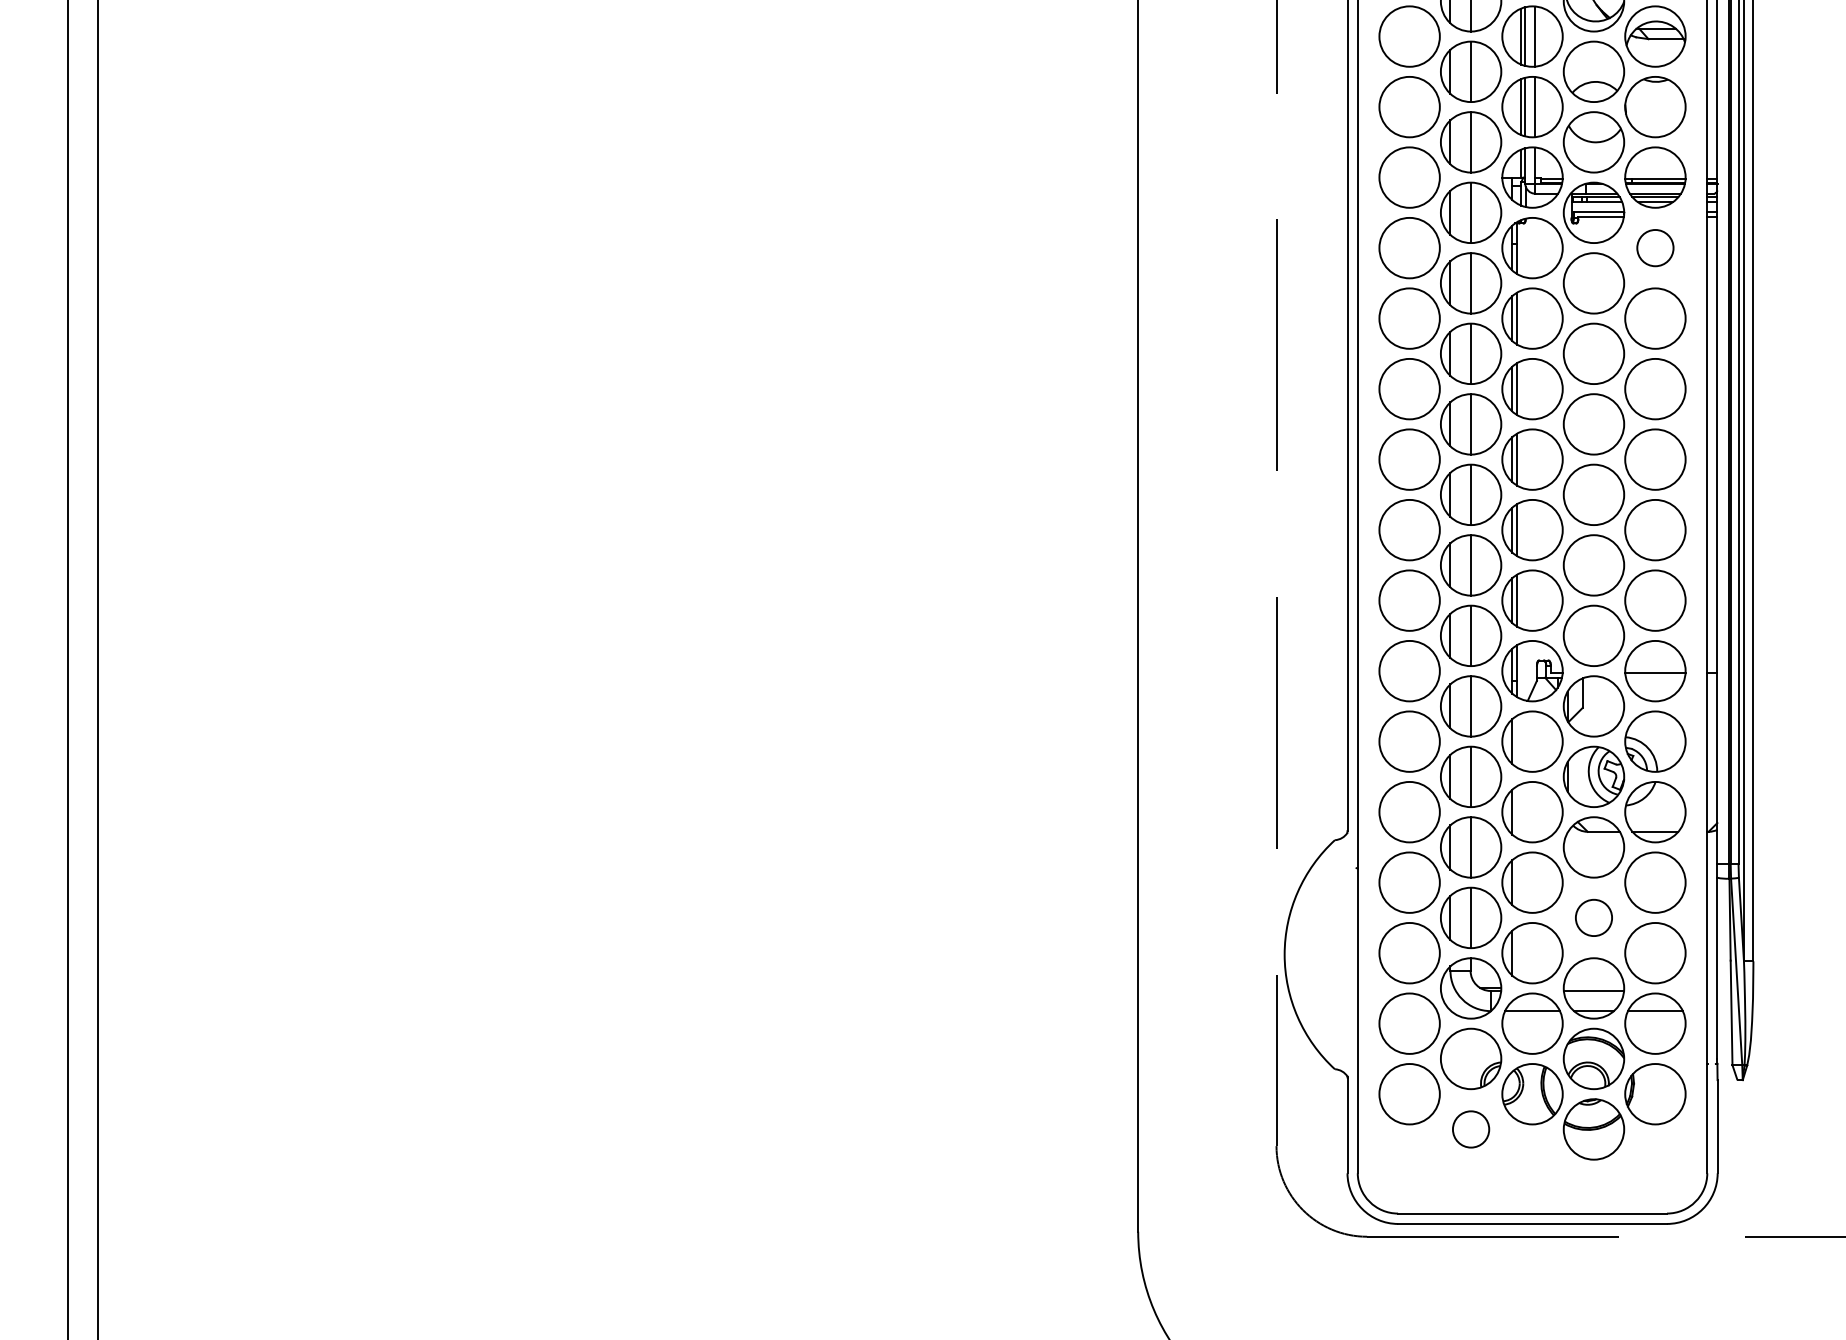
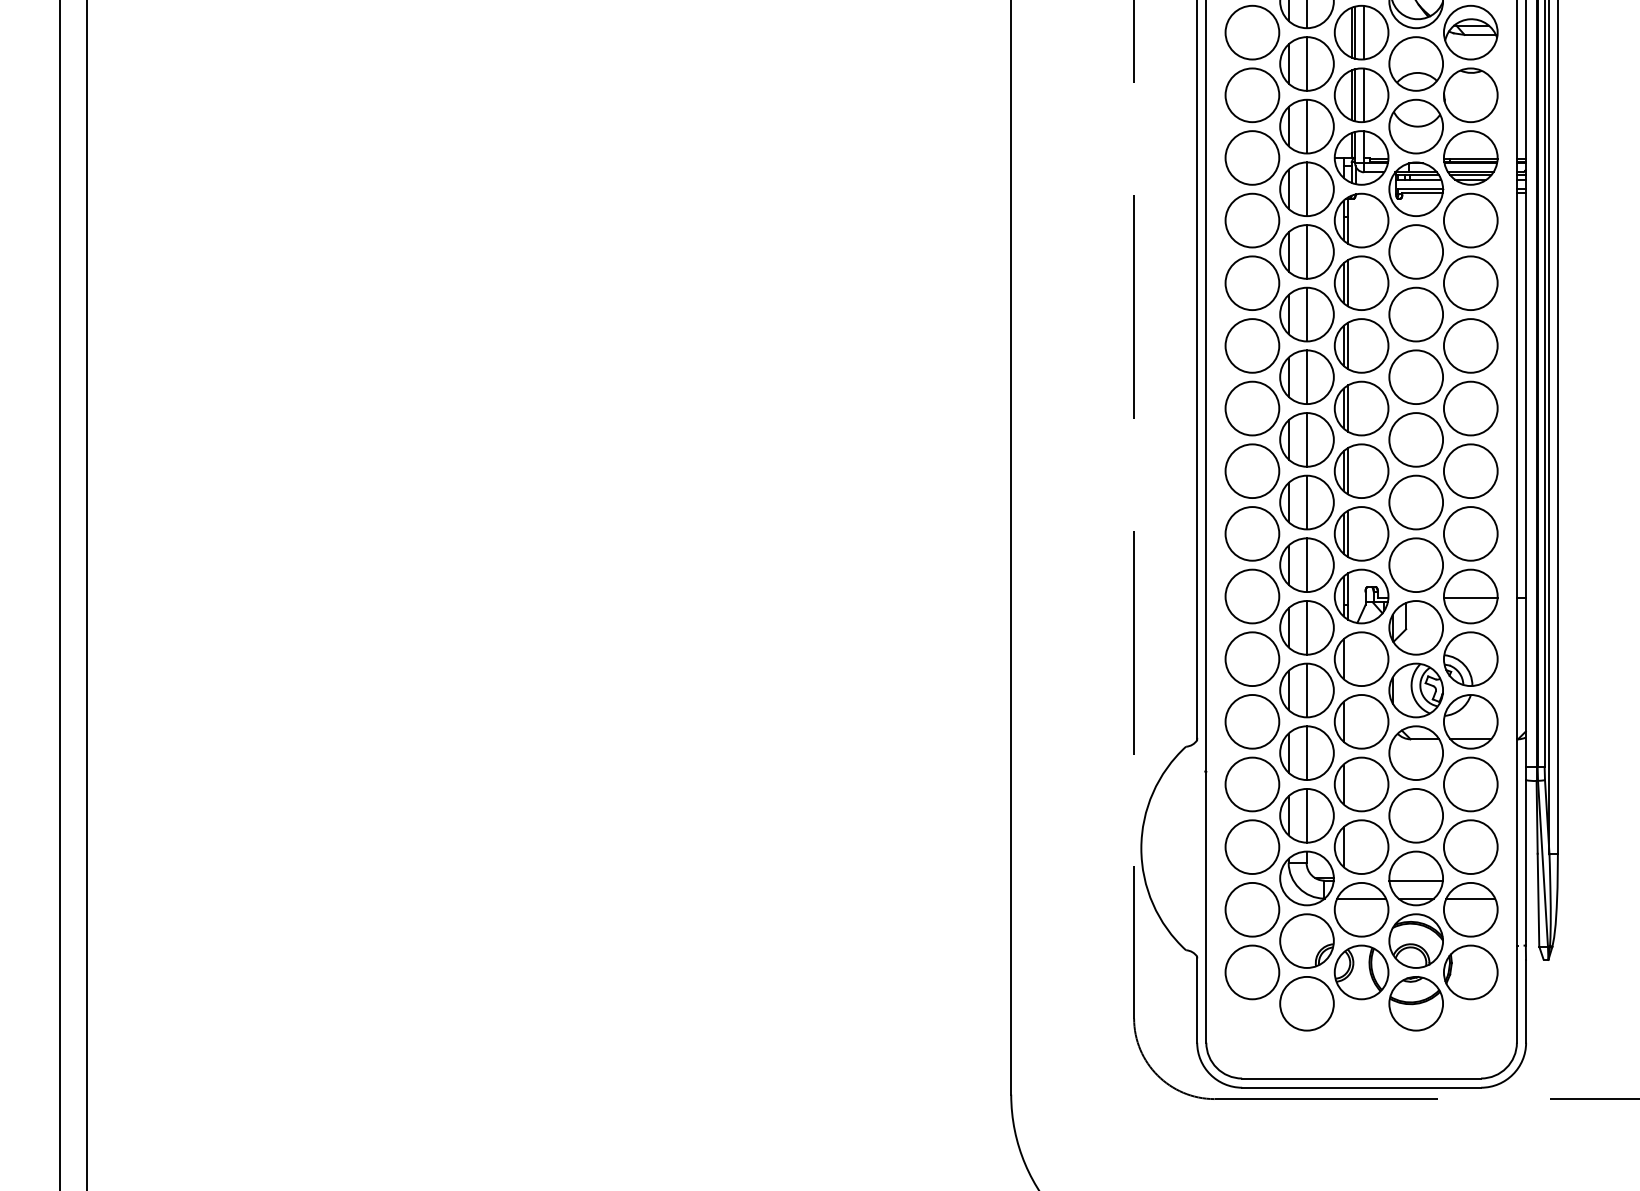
circle: (1655, 247) -> (1470, 220), size x1.67
circle: (1594, 917) -> (1416, 815), size x1.67
circle: (1470, 1129) -> (1306, 1003), size x1.67

